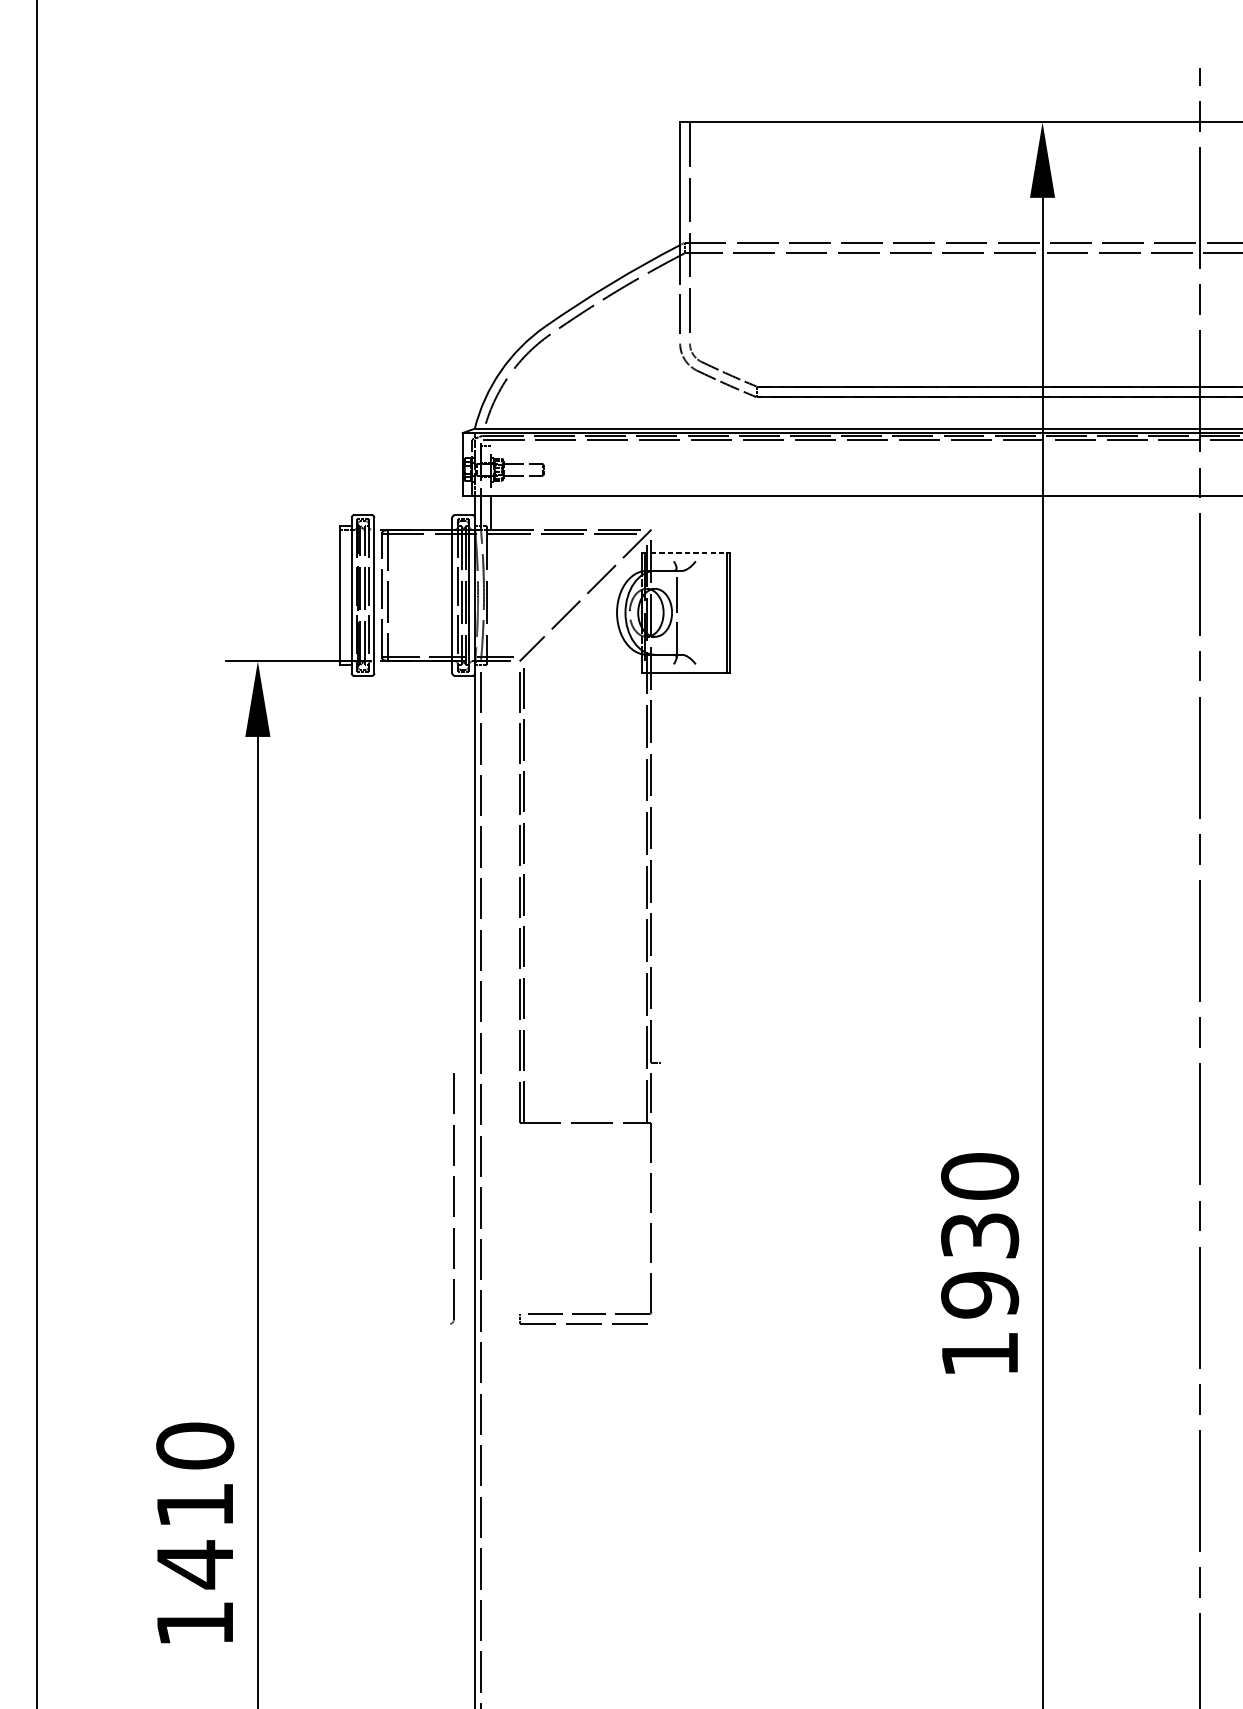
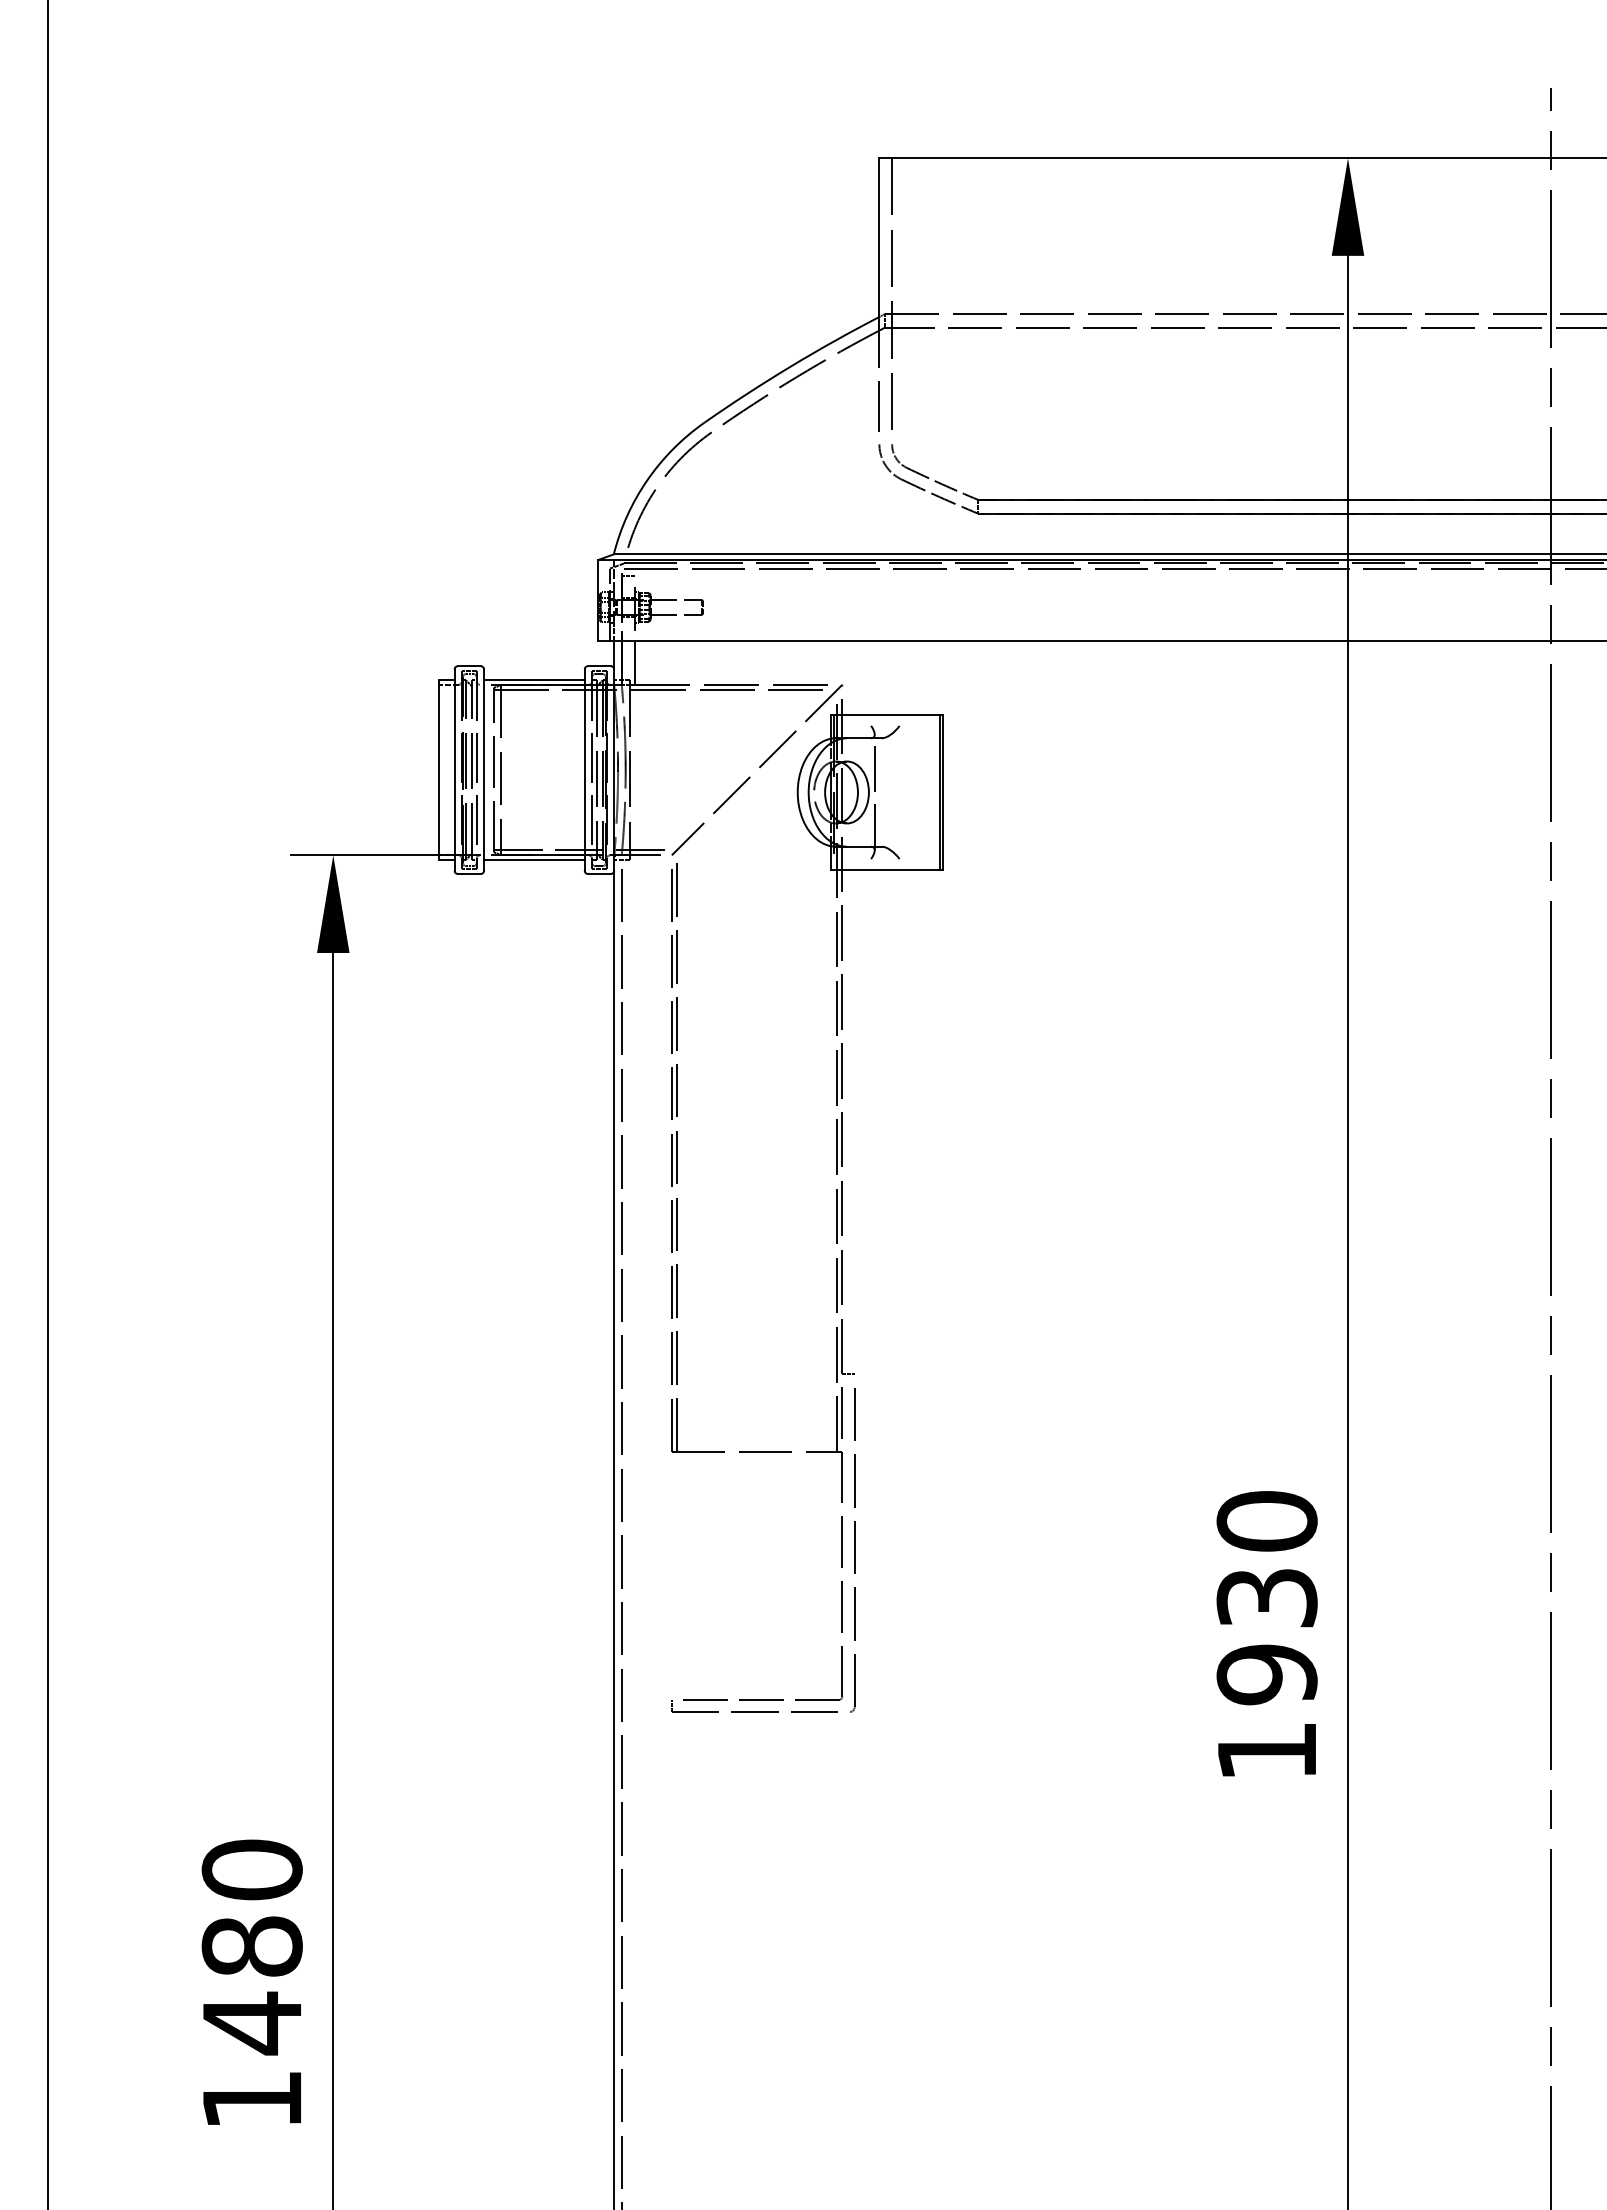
line: (413, 525) -> (534, 679), added
line: (684, 553) -> (885, 715), dashed -> solid
line: (413, 665) -> (534, 860), added
part: (452, 1199) -> (852, 1550), moved
text: (194, 1505) -> (251, 1946), 1410 -> 1480

